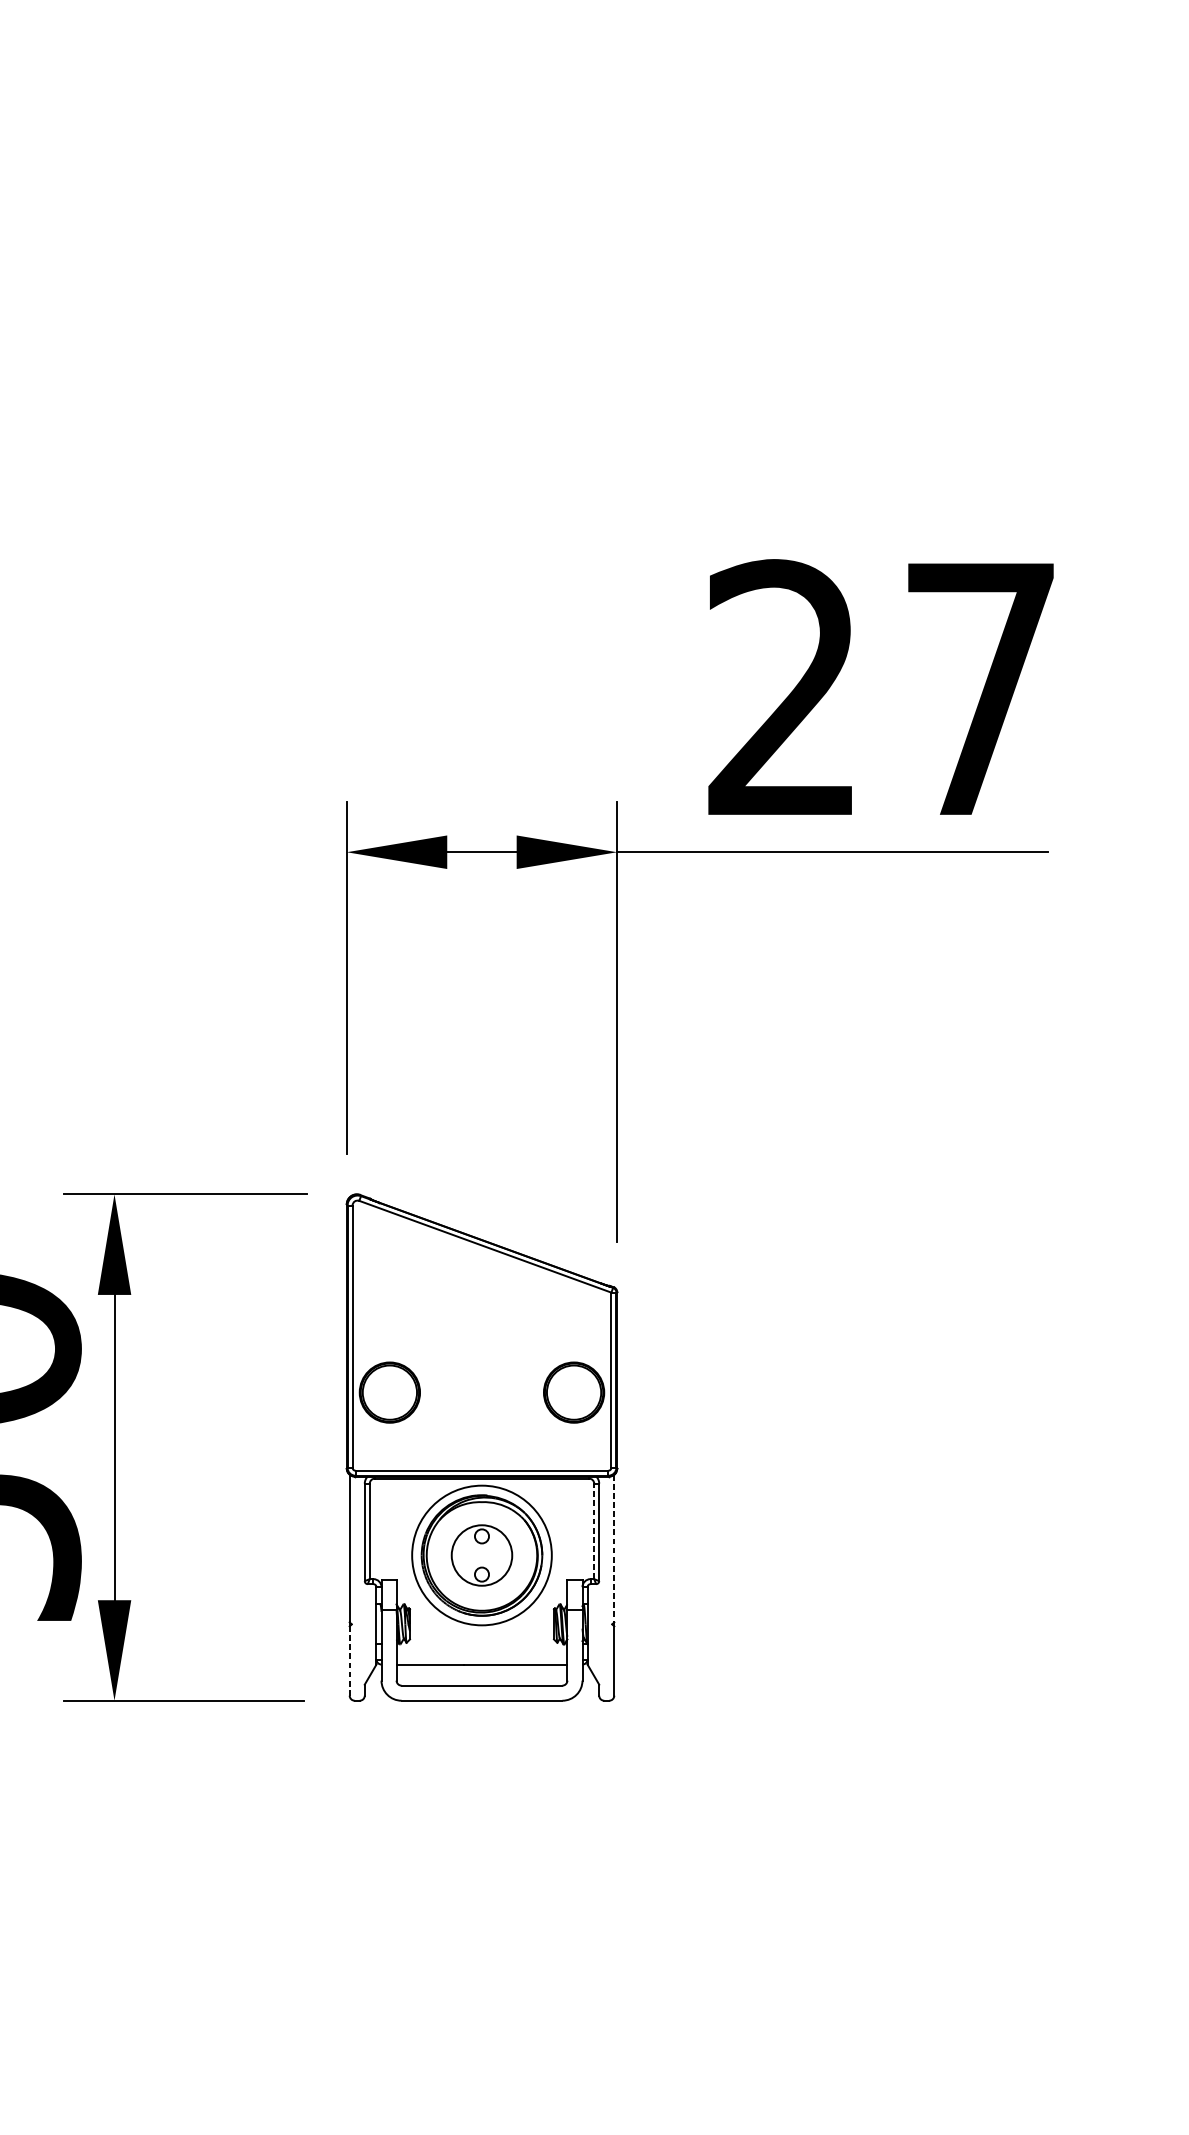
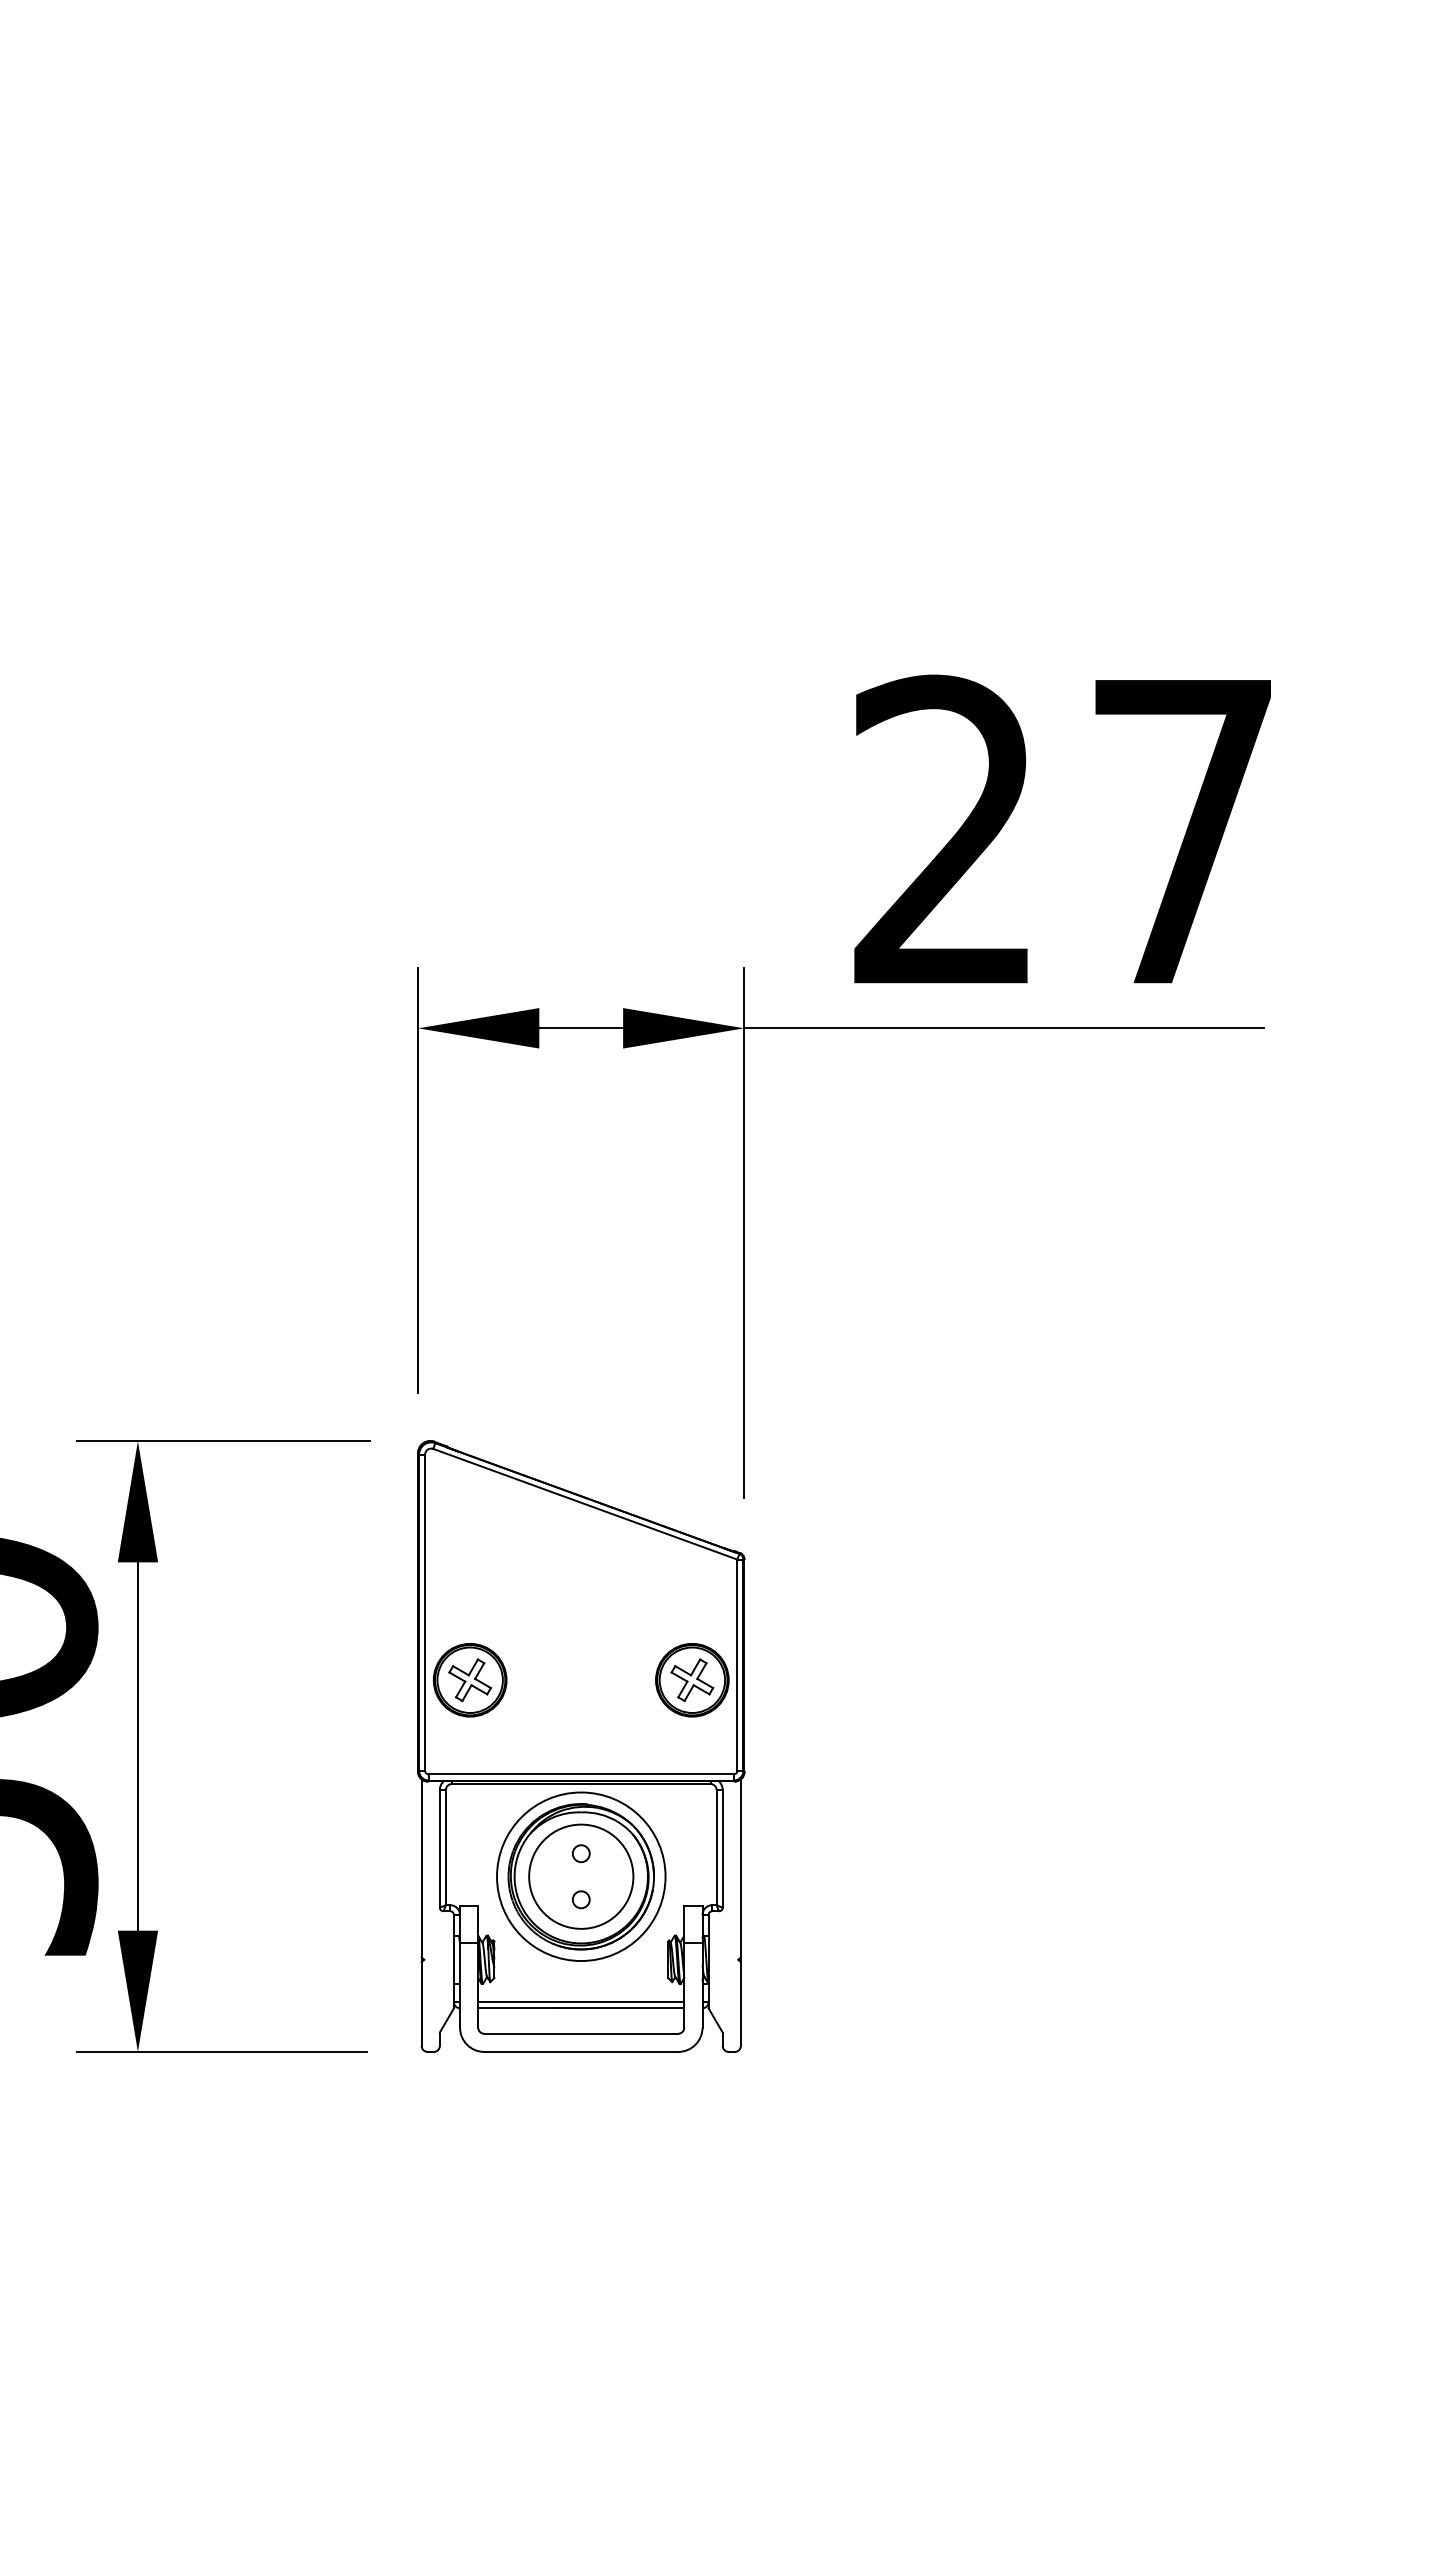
part: (389, 1392) -> (469, 1680), added
part: (574, 1392) -> (692, 1680), added
line: (594, 1531) -> (716, 1847), dashed -> solid
line: (613, 1548) -> (740, 1868), dashed -> solid
circle: (482, 1555) -> (581, 1876), size x1.43
line: (482, 1659) -> (581, 2002), added
line: (349, 1661) -> (421, 2004), dashed -> solid

